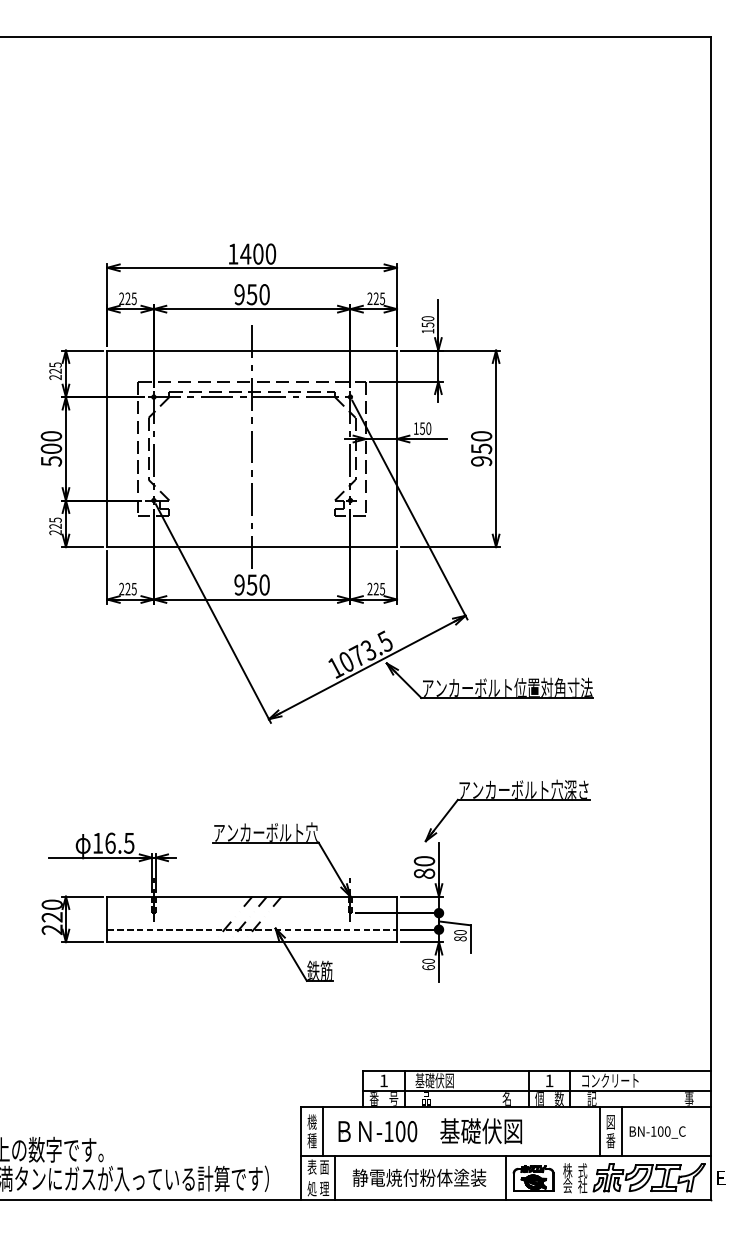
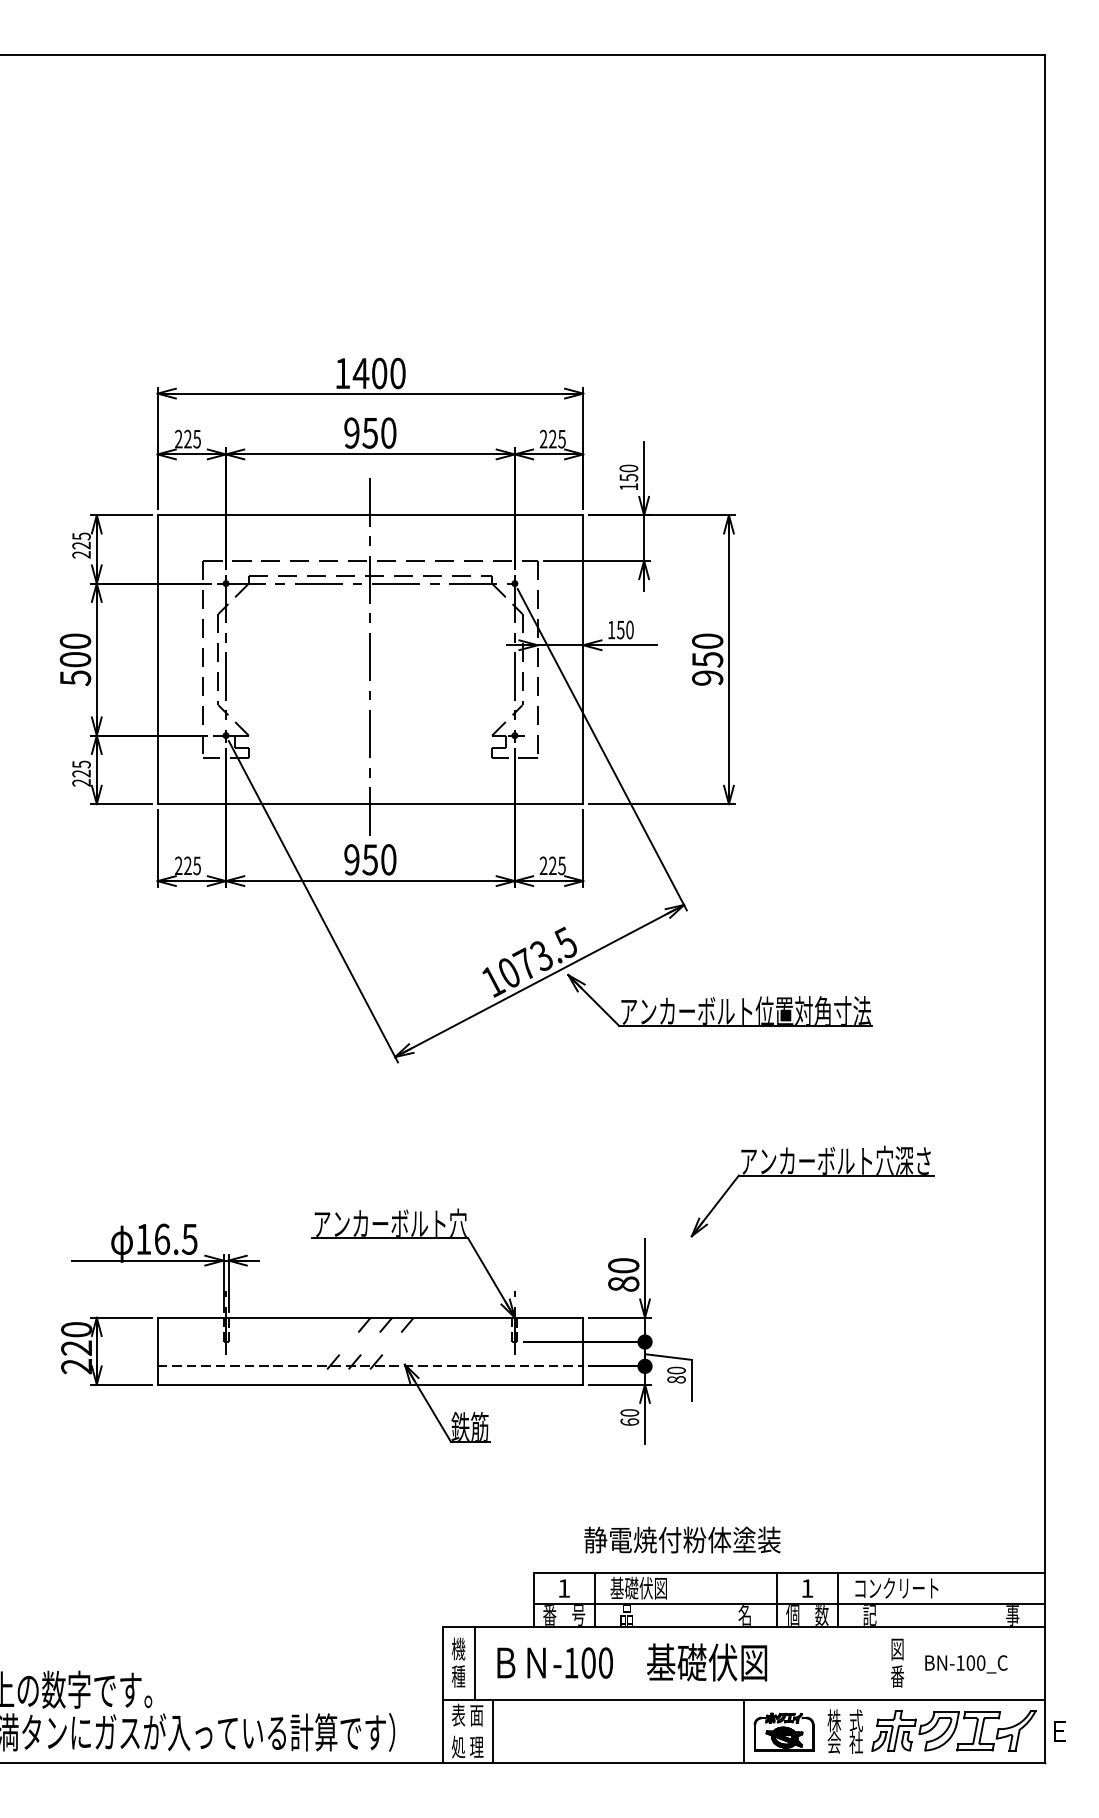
part: (507, 800) -> (811, 1176), moved
line: (599, 1131) -> (880, 1662), removed
line: (621, 1131) -> (913, 1662), removed
text: (419, 1177) -> (682, 1539), moved

